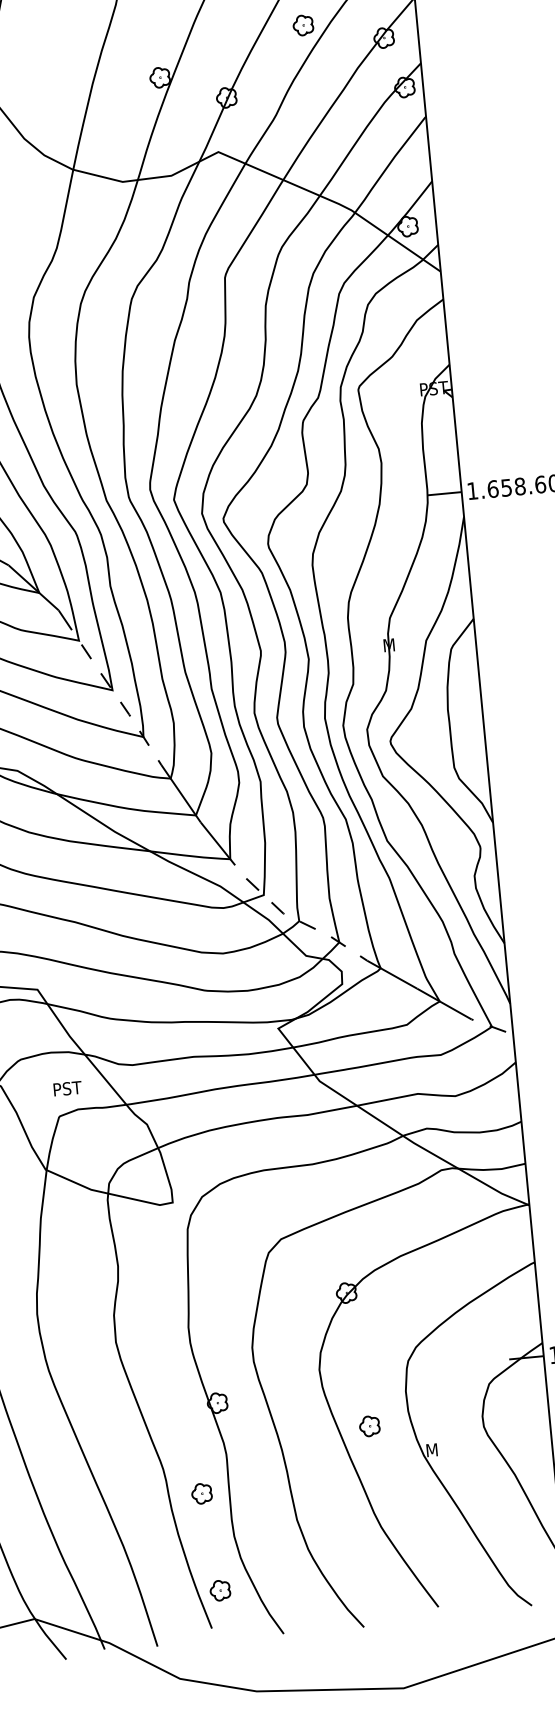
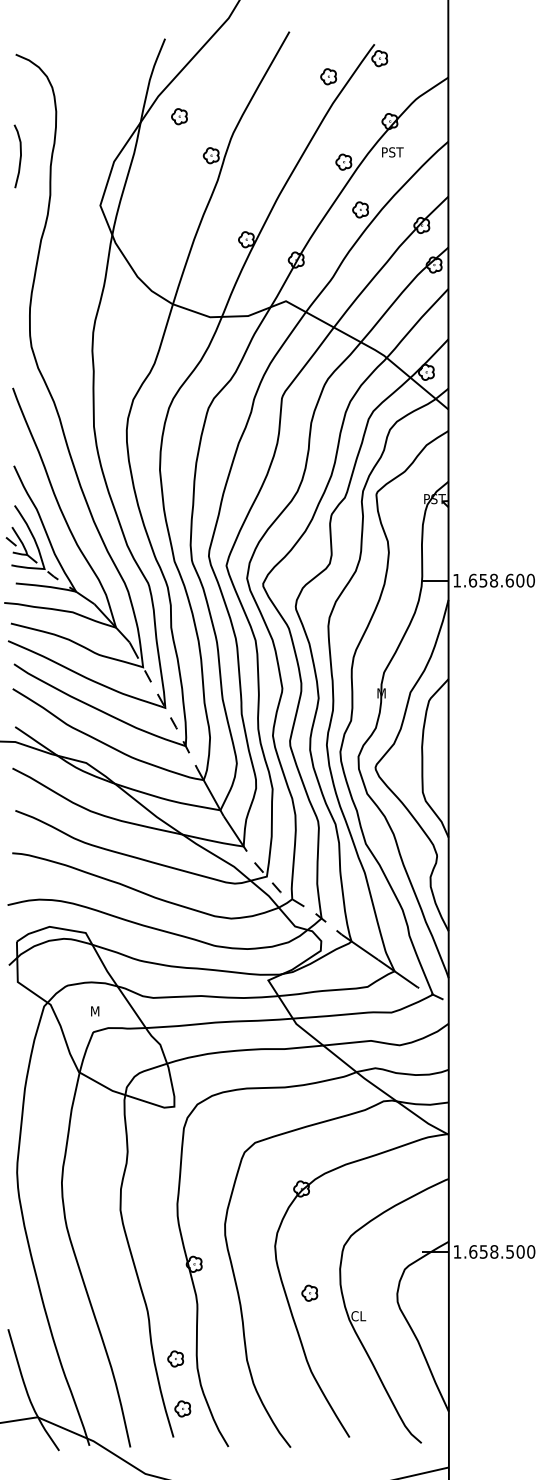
text: (68, 1088) -> (102, 1011), PST -> M
text: (435, 1450) -> (358, 1316), M -> CL
part: (201, 1493) -> (175, 1358), moved

